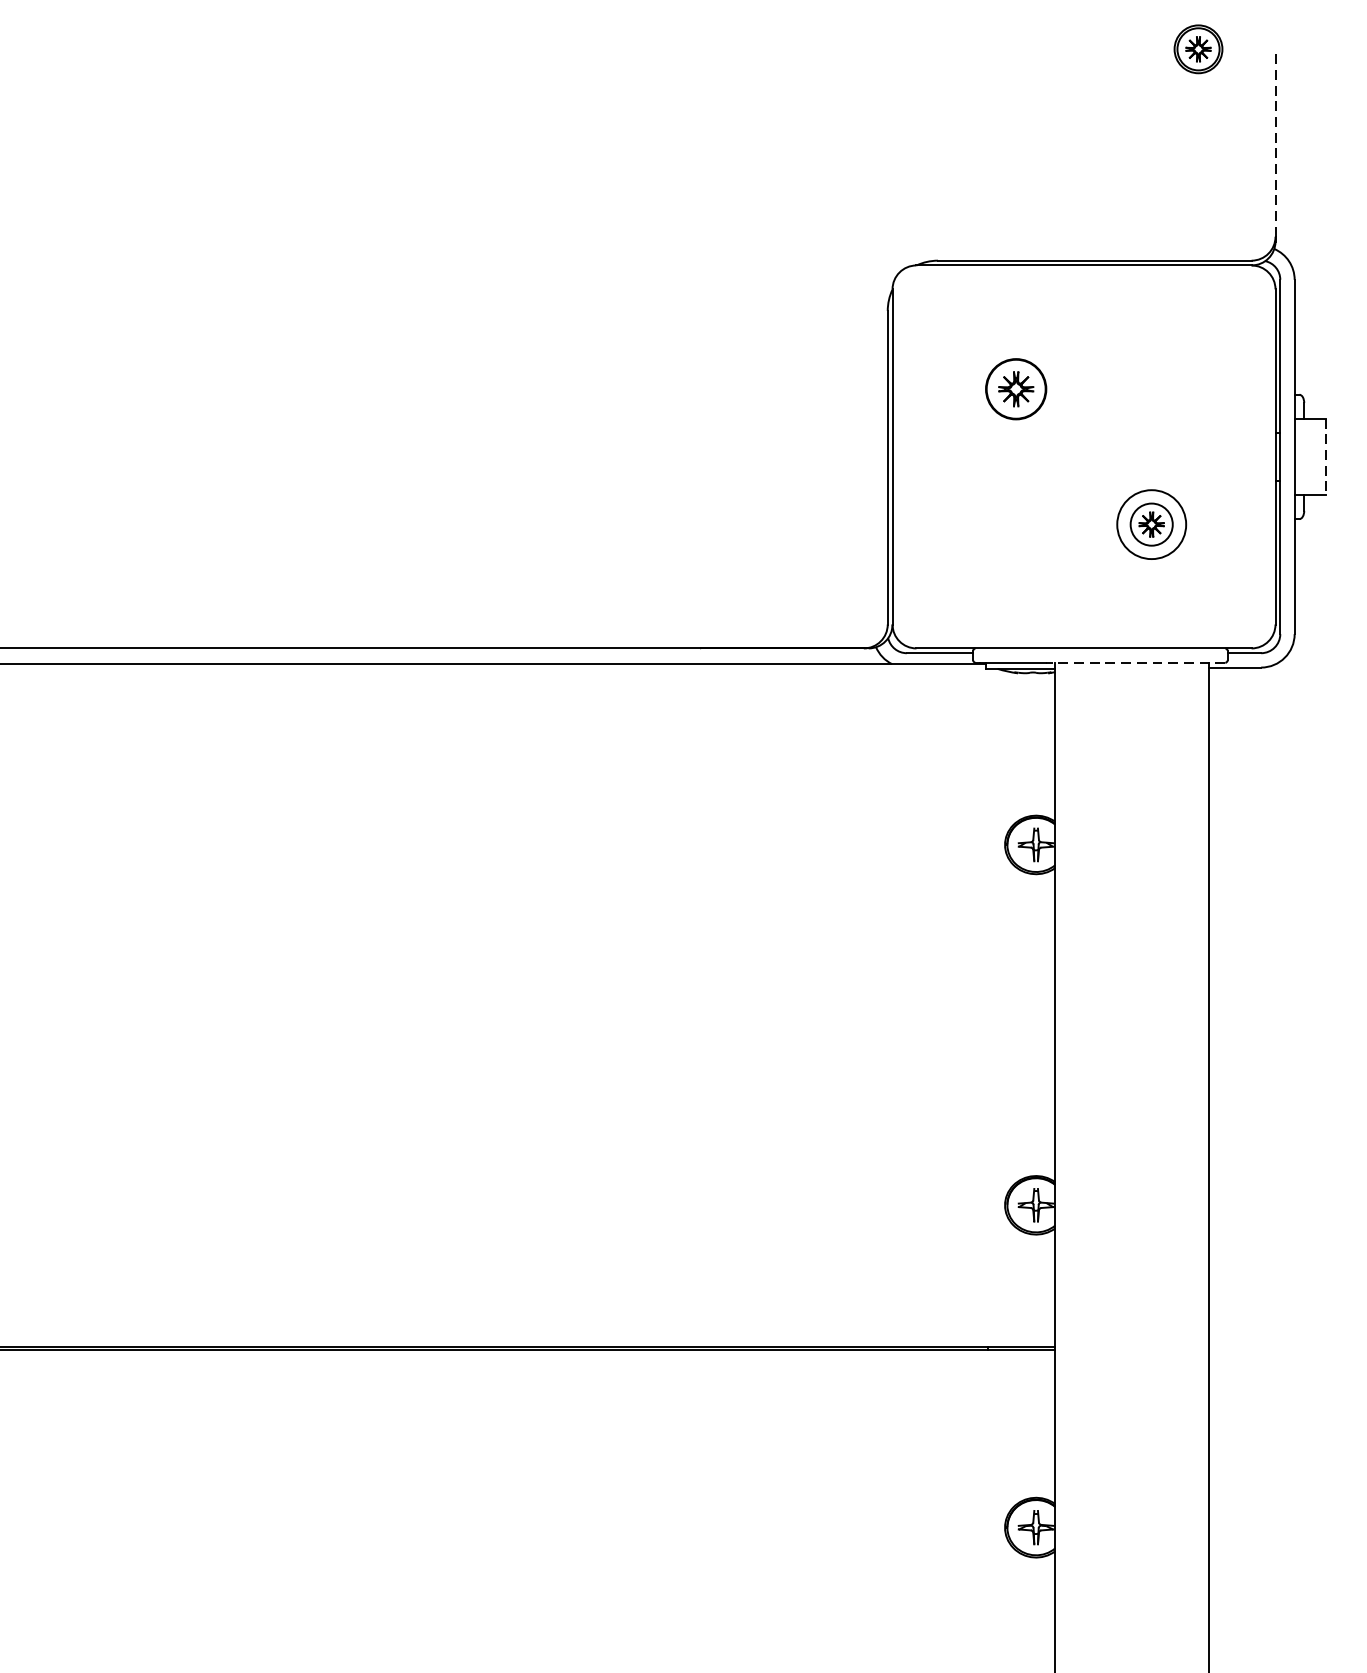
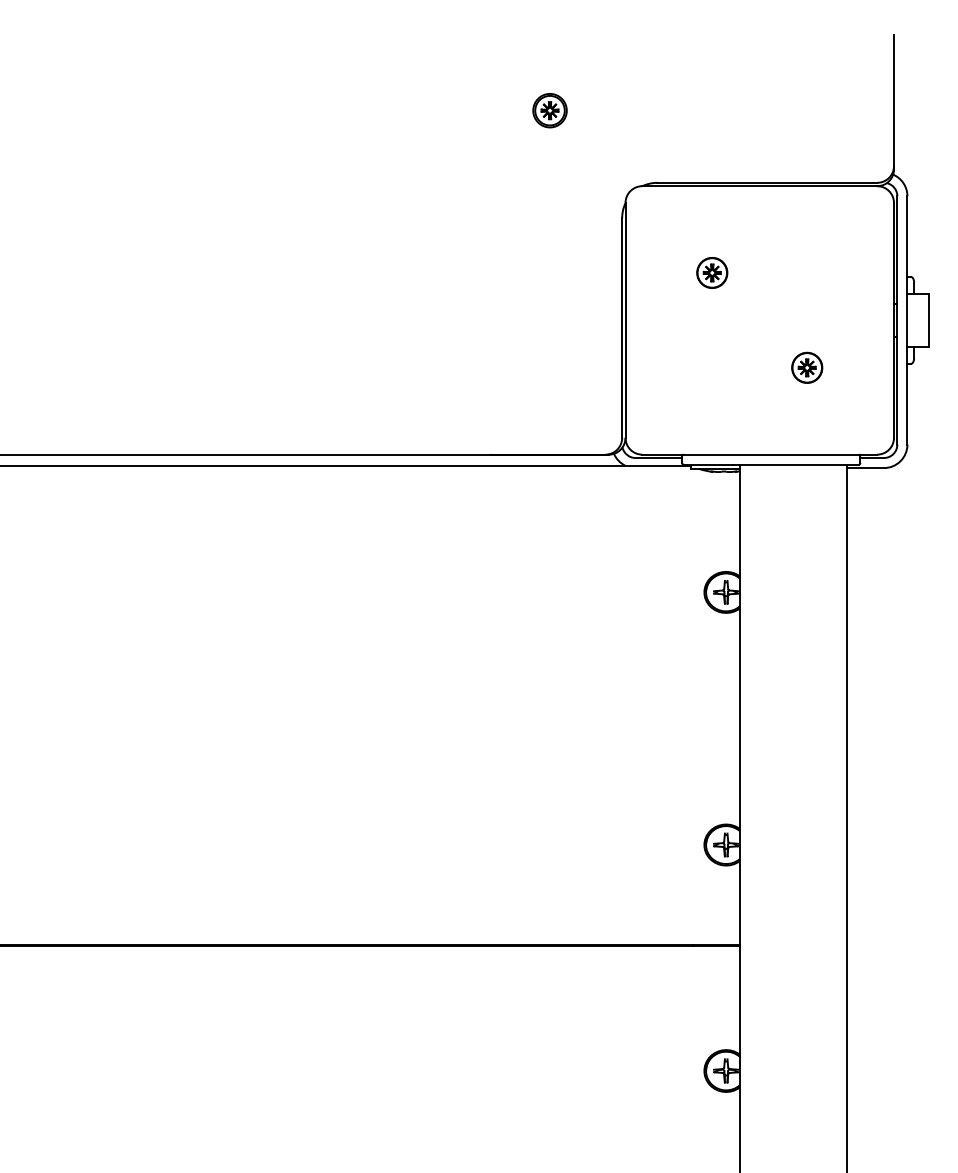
part: (1197, 49) -> (549, 110), moved
line: (1276, 143) -> (894, 100), dashed -> solid
part: (1016, 388) -> (712, 272), size x0.71
line: (1326, 457) -> (929, 320), dashed -> solid
circle: (1152, 524) -> (807, 367), size x0.62
line: (1134, 662) -> (795, 464), dashed -> solid

